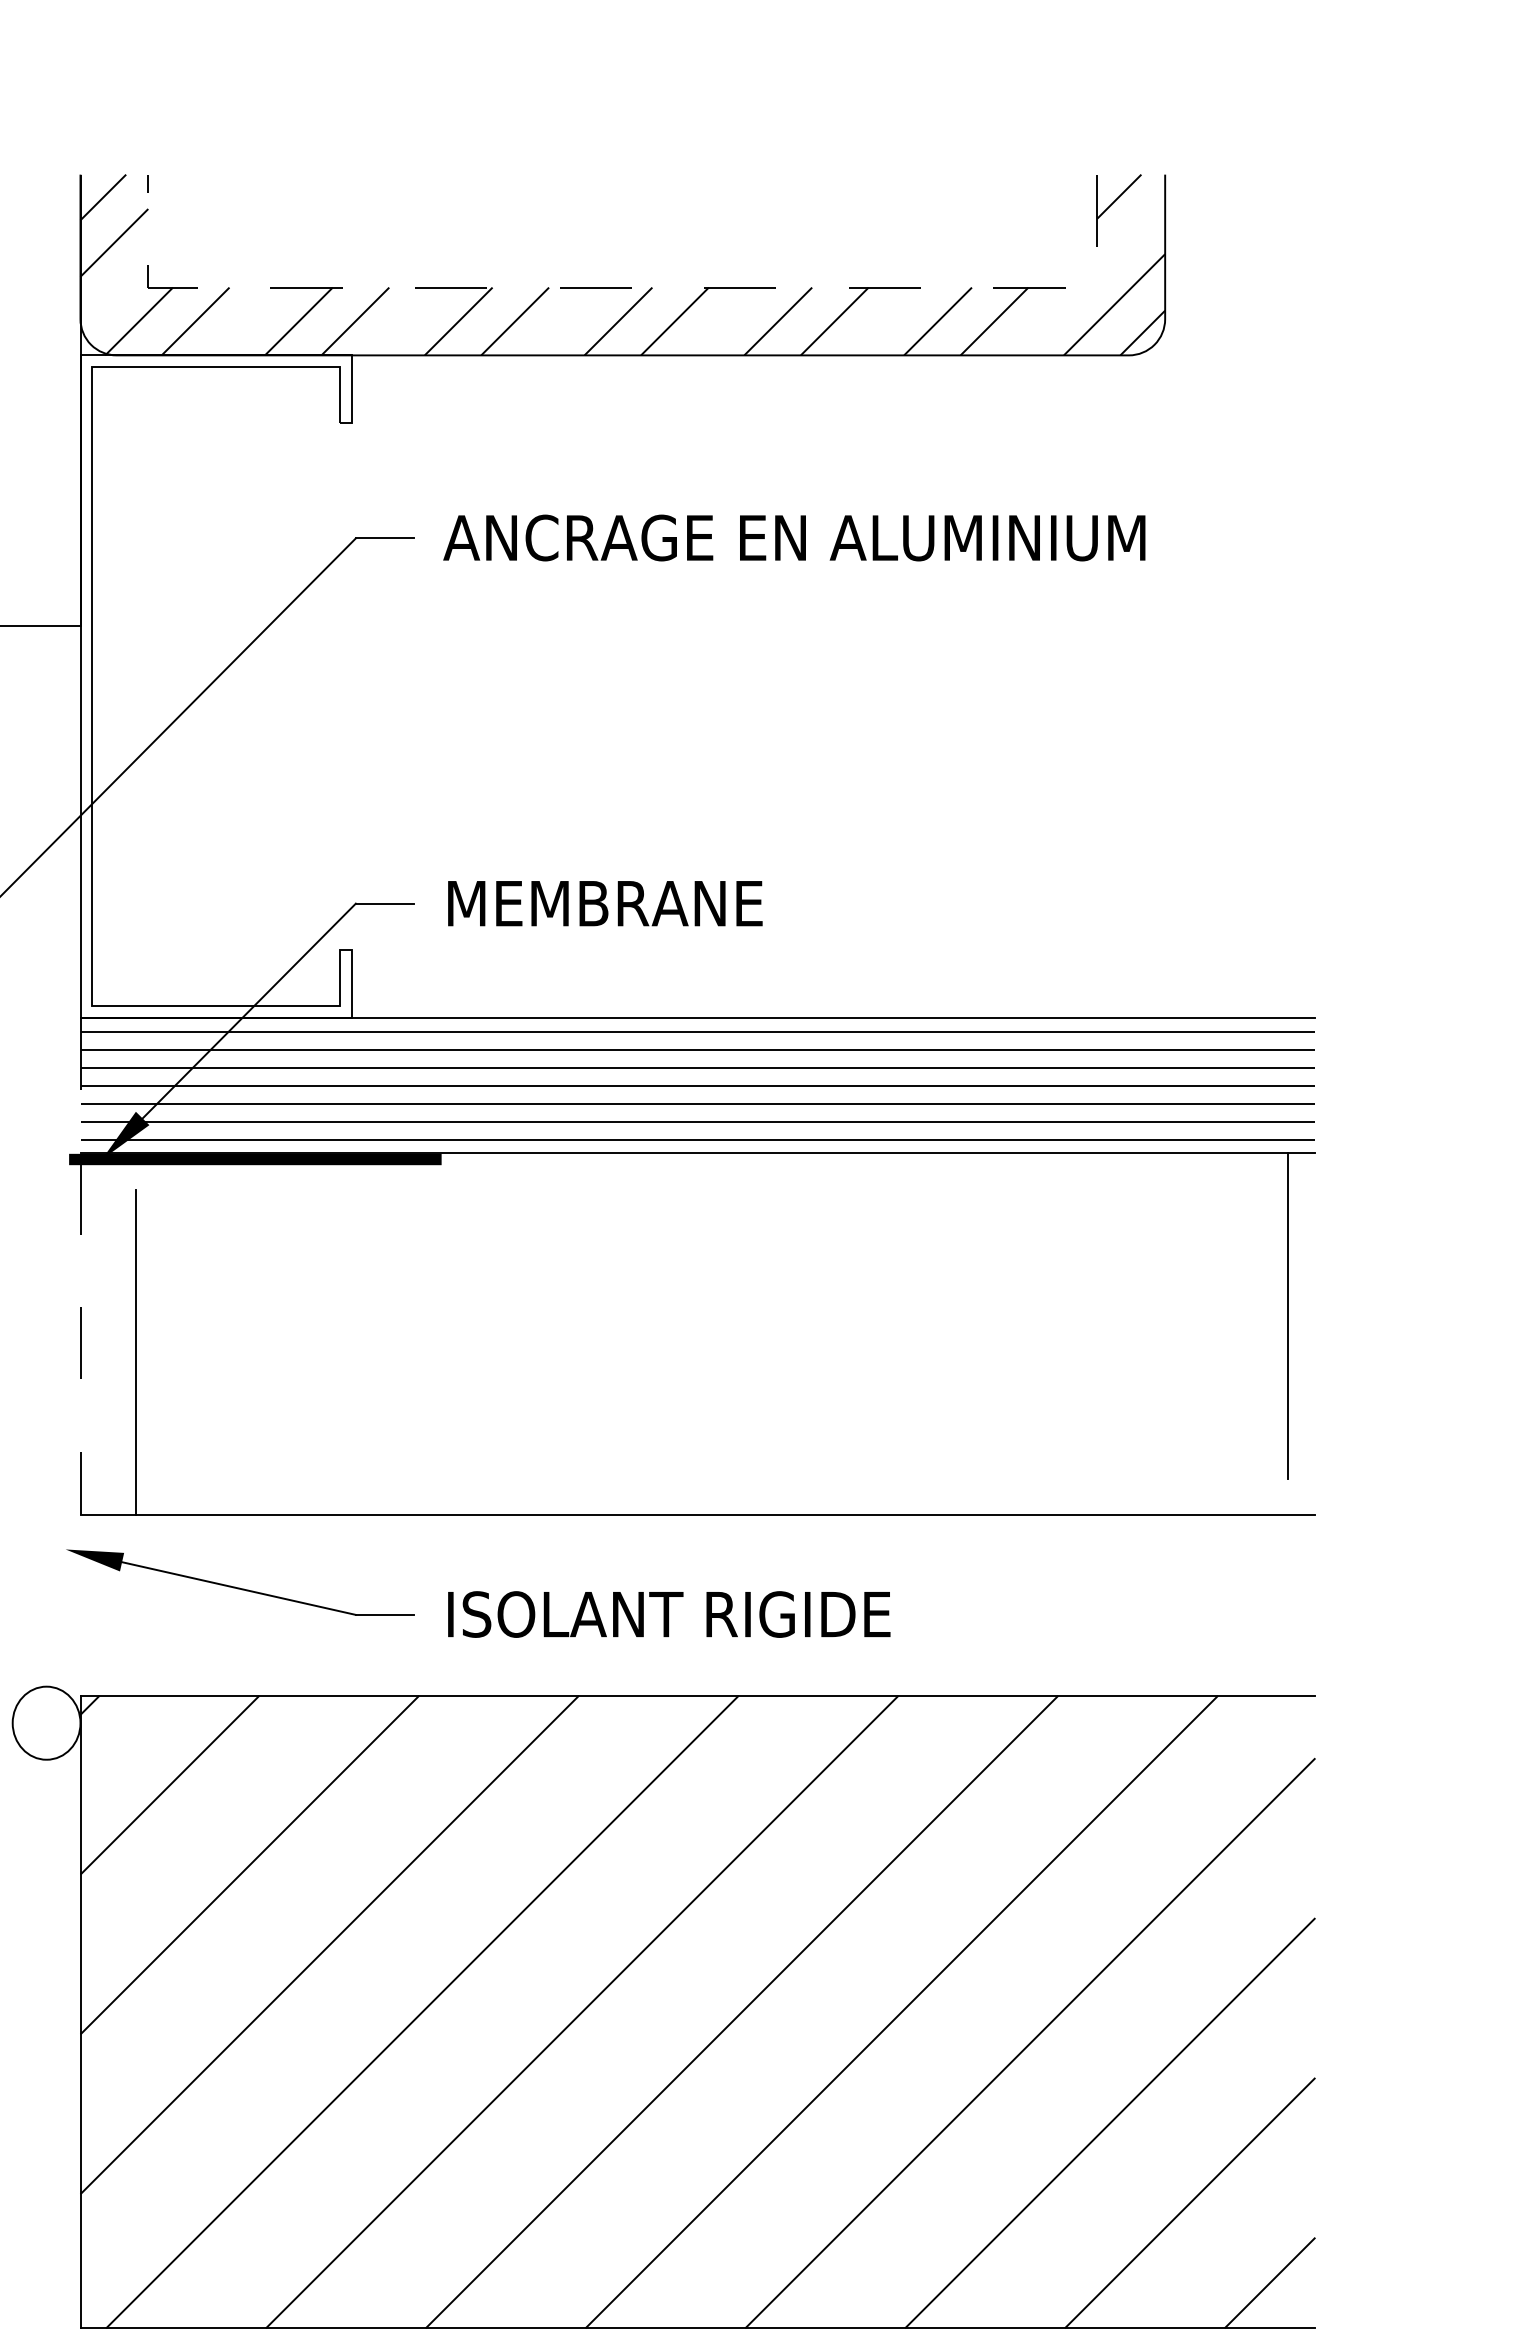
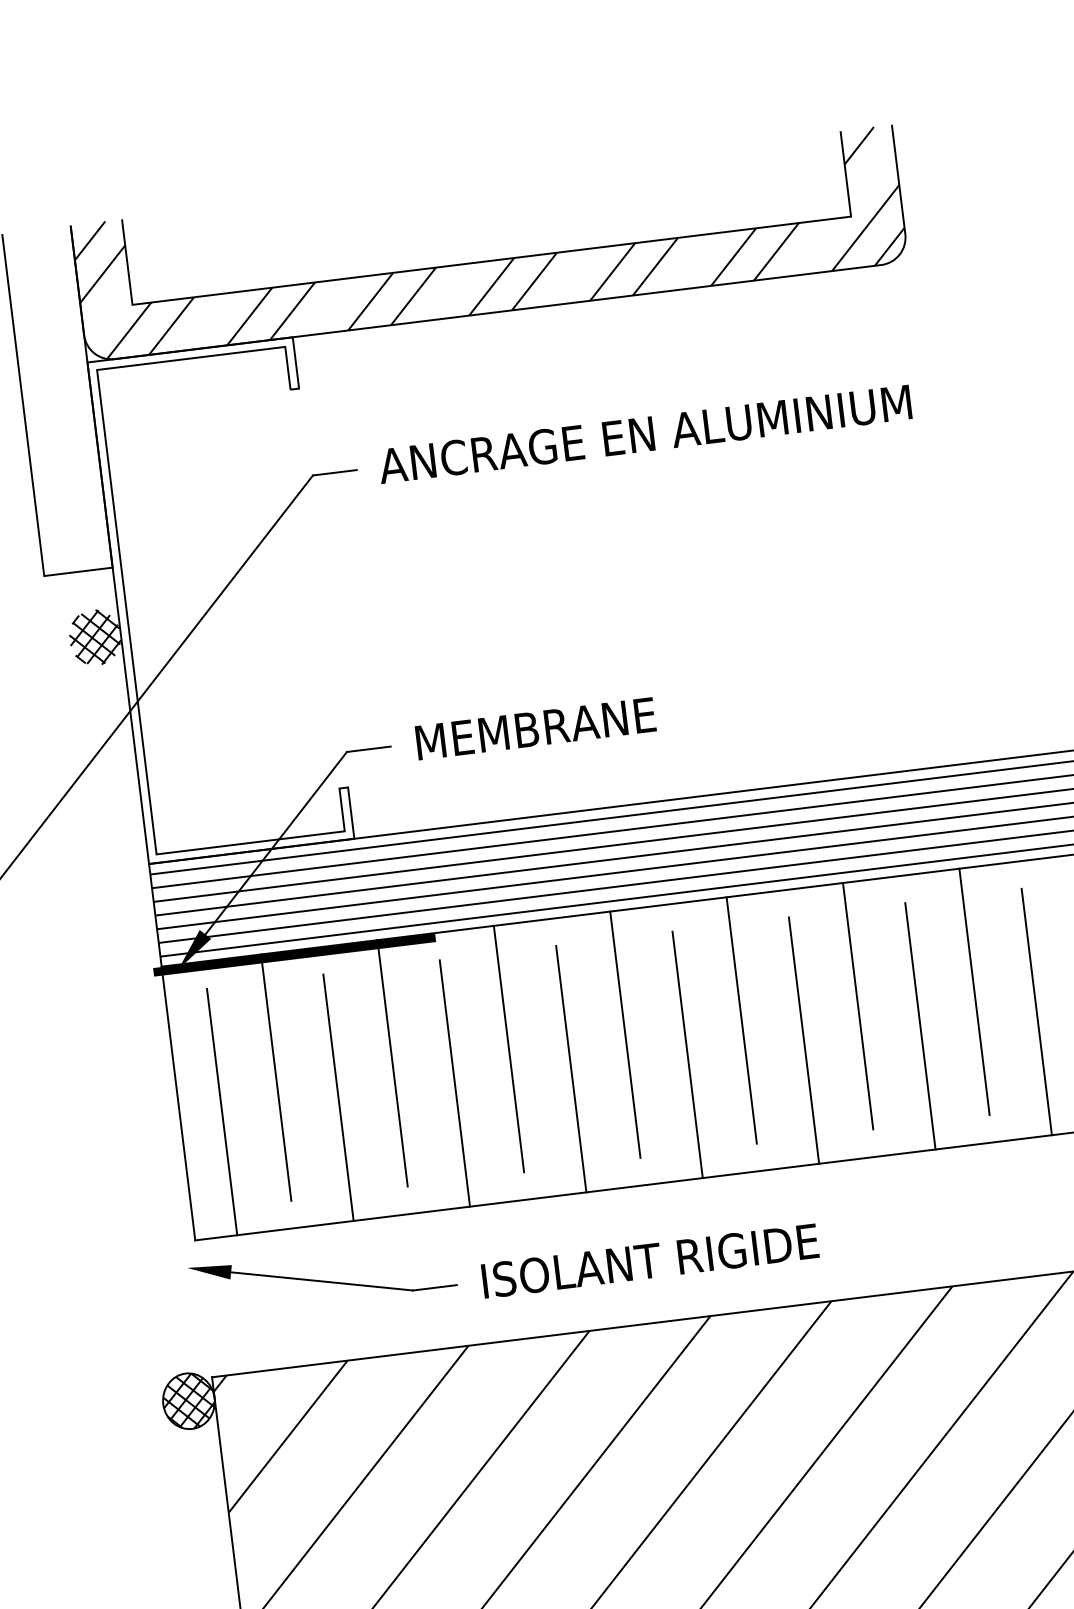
line: (622, 287) -> (491, 260), dashed -> solid
hatch: (46, 714) -> (95, 637), added
line: (80, 1266) -> (172, 1052), dashed -> solid
line: (211, 1315) -> (275, 1077), added
line: (365, 1315) -> (392, 1062), added
line: (519, 1315) -> (509, 1048), added
line: (672, 1315) -> (624, 1034), added
line: (826, 1315) -> (741, 1020), added
line: (980, 1315) -> (858, 1005), added
line: (1134, 1315) -> (974, 991), added
line: (289, 1351) -> (338, 1097), added
line: (443, 1351) -> (454, 1082), added
line: (597, 1351) -> (571, 1068), added
line: (750, 1351) -> (687, 1054), added
line: (904, 1351) -> (803, 1040), added
line: (1058, 1351) -> (920, 1025), added
line: (1211, 1351) -> (1036, 1011), added
hatch: (46, 1723) -> (188, 1401), added

